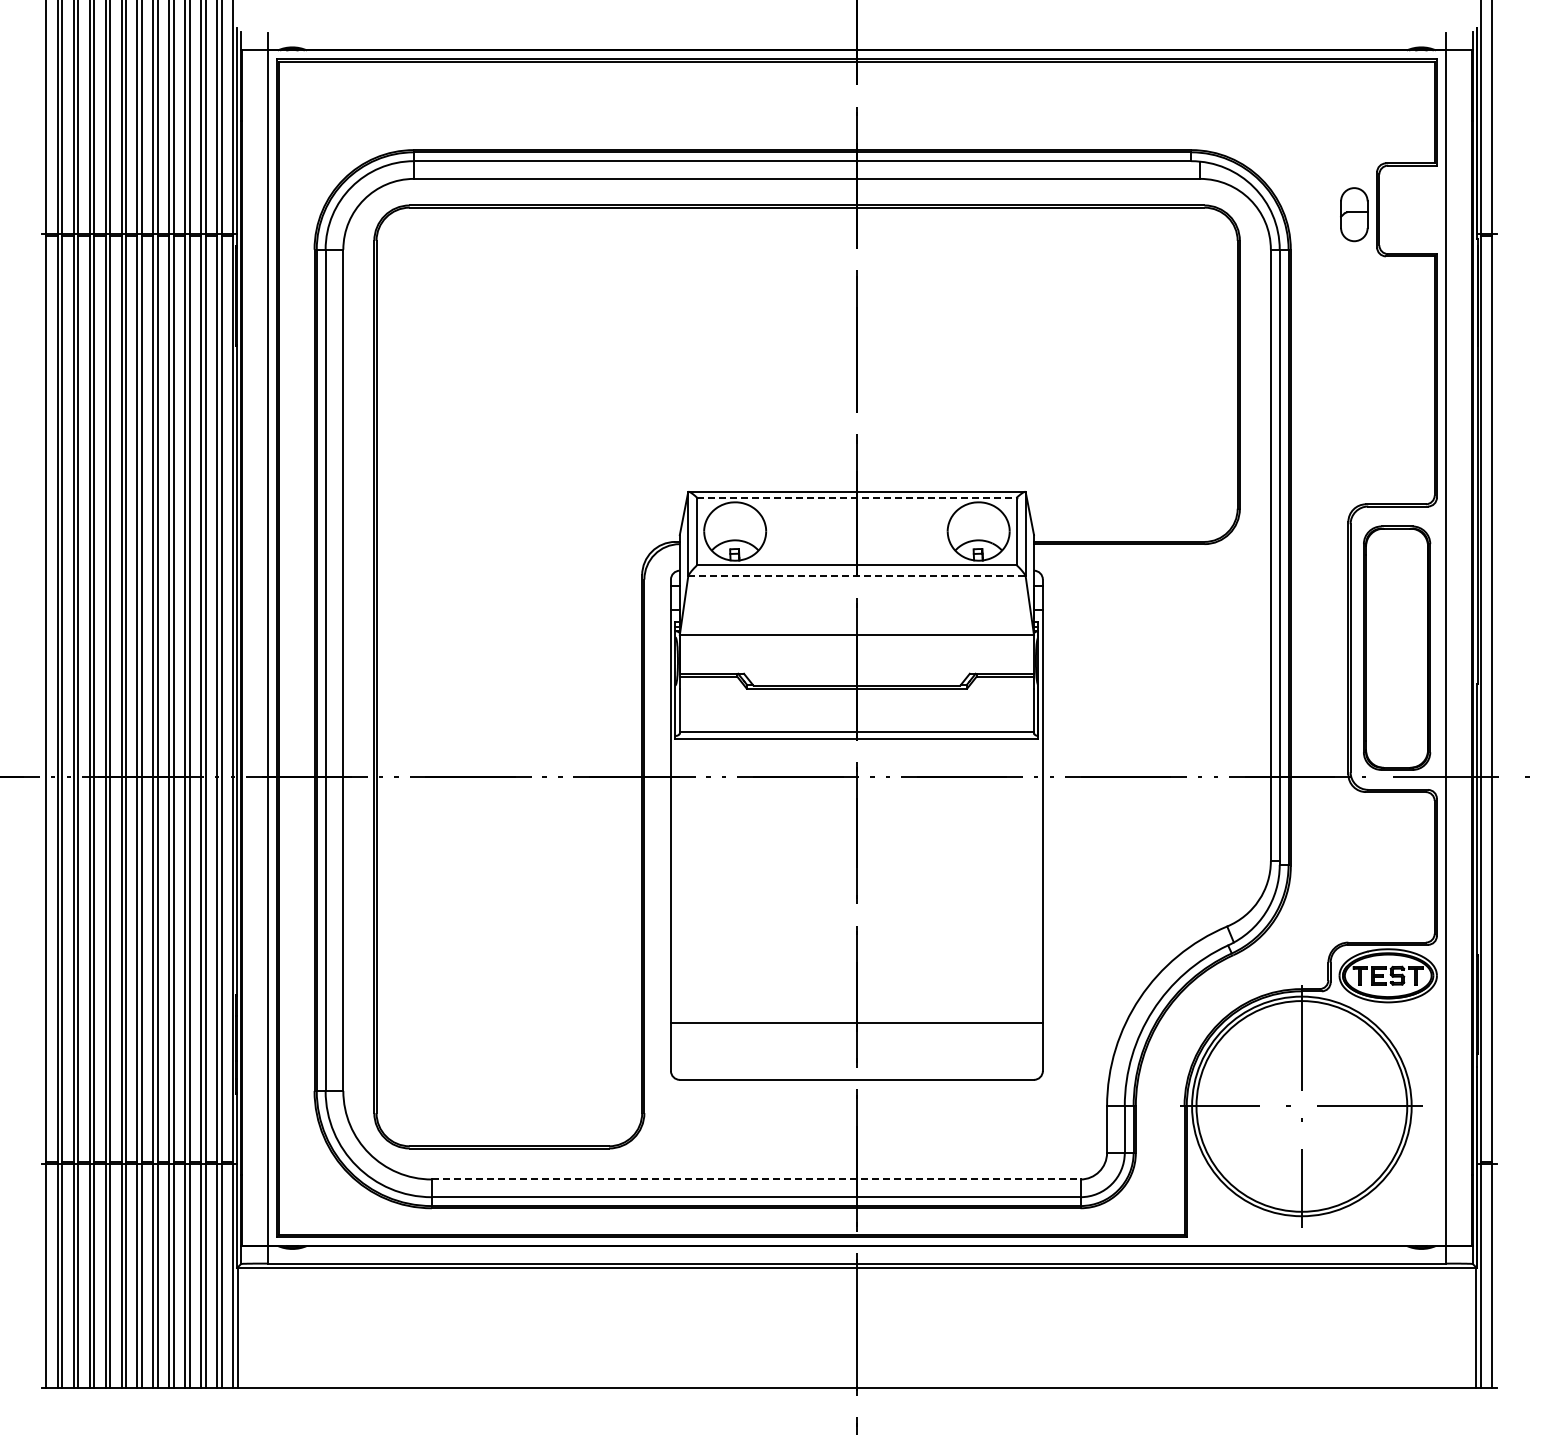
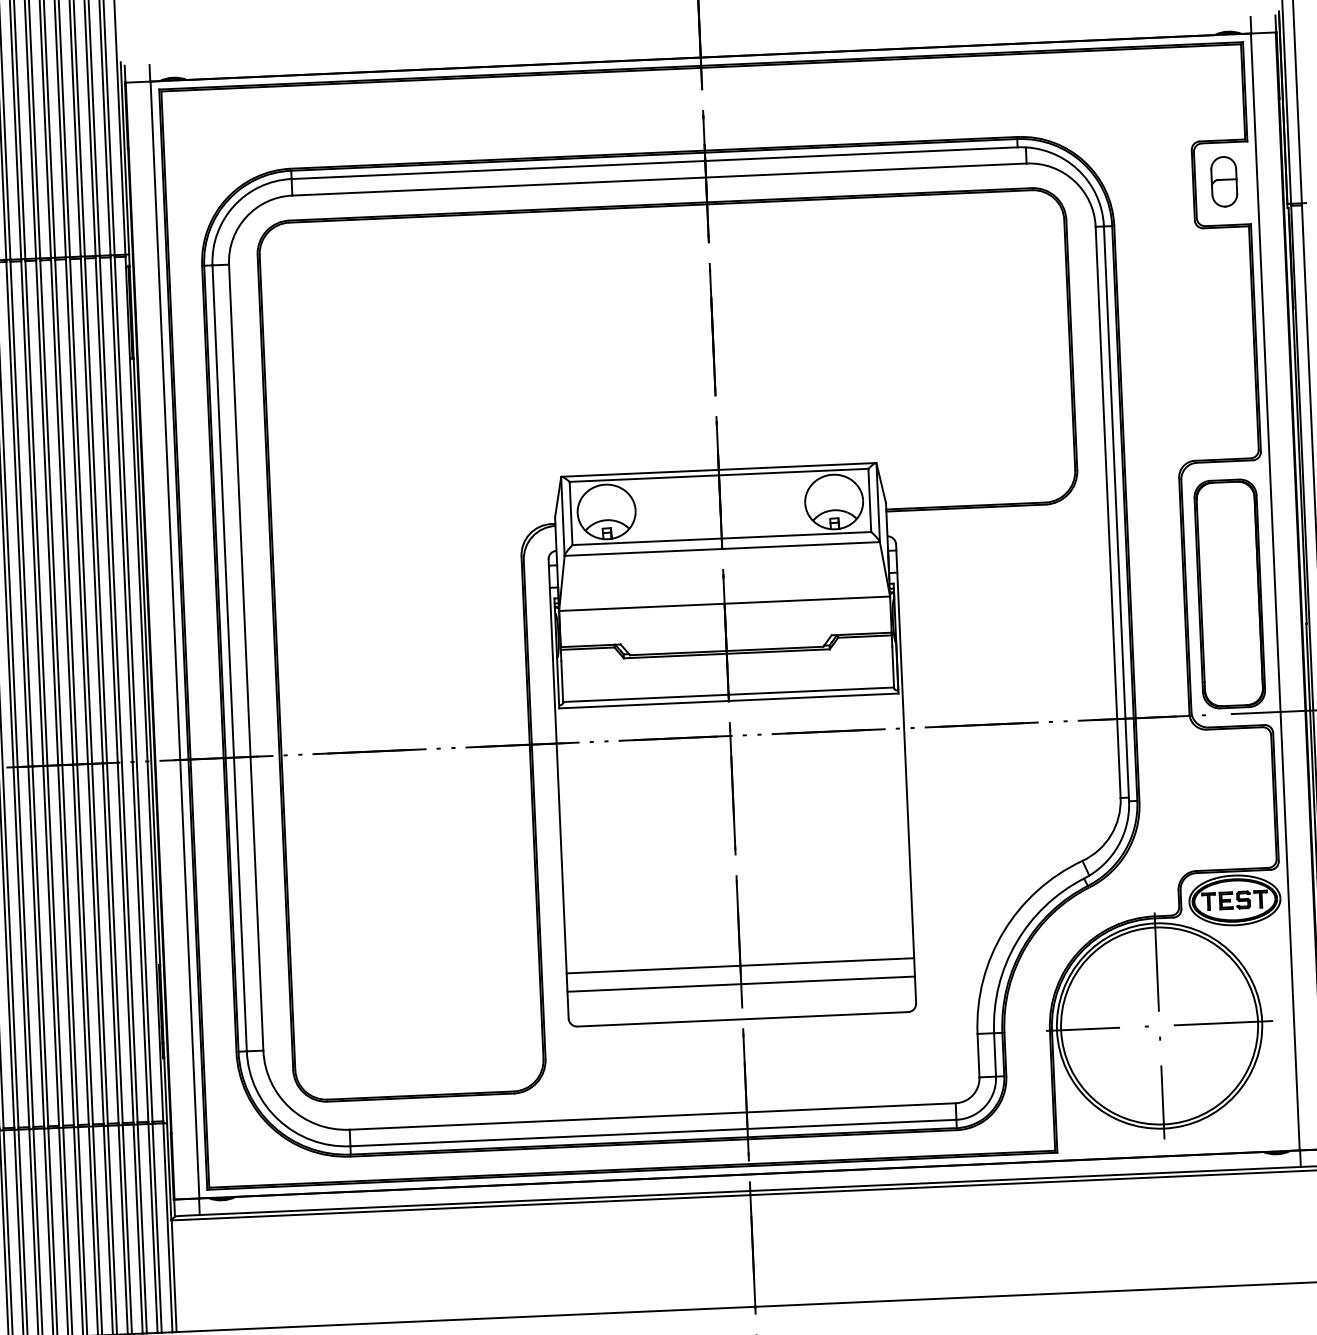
part: (1354, 214) -> (1224, 181), moved
line: (856, 497) -> (718, 475), dashed -> solid
line: (856, 576) -> (721, 549), dashed -> solid
line: (856, 1042) -> (740, 984), added
line: (756, 1179) -> (653, 1116), dashed -> solid

